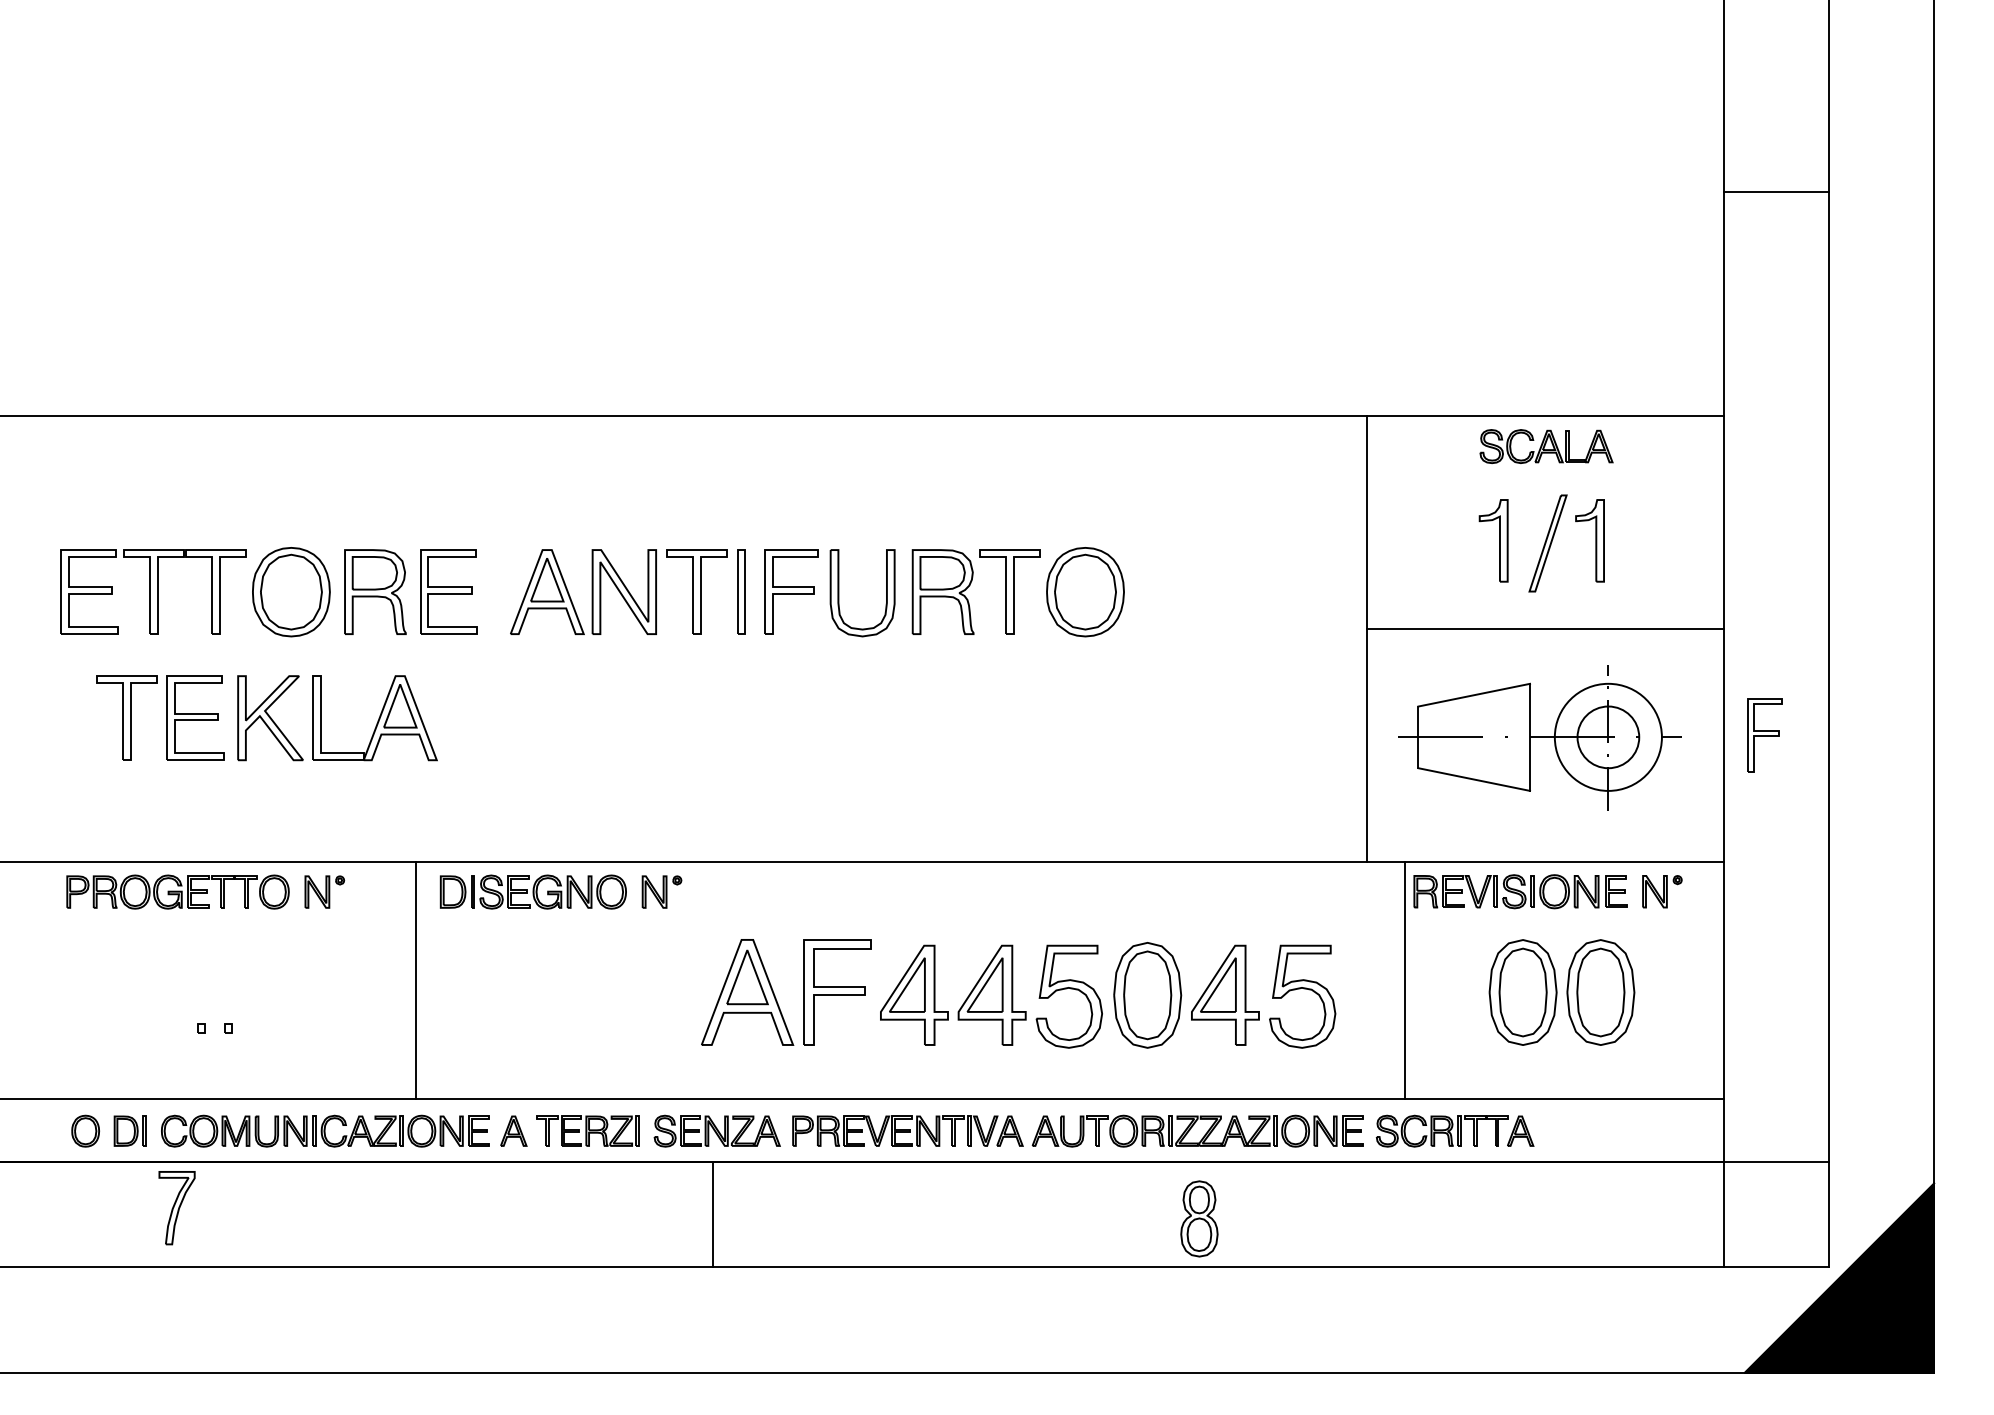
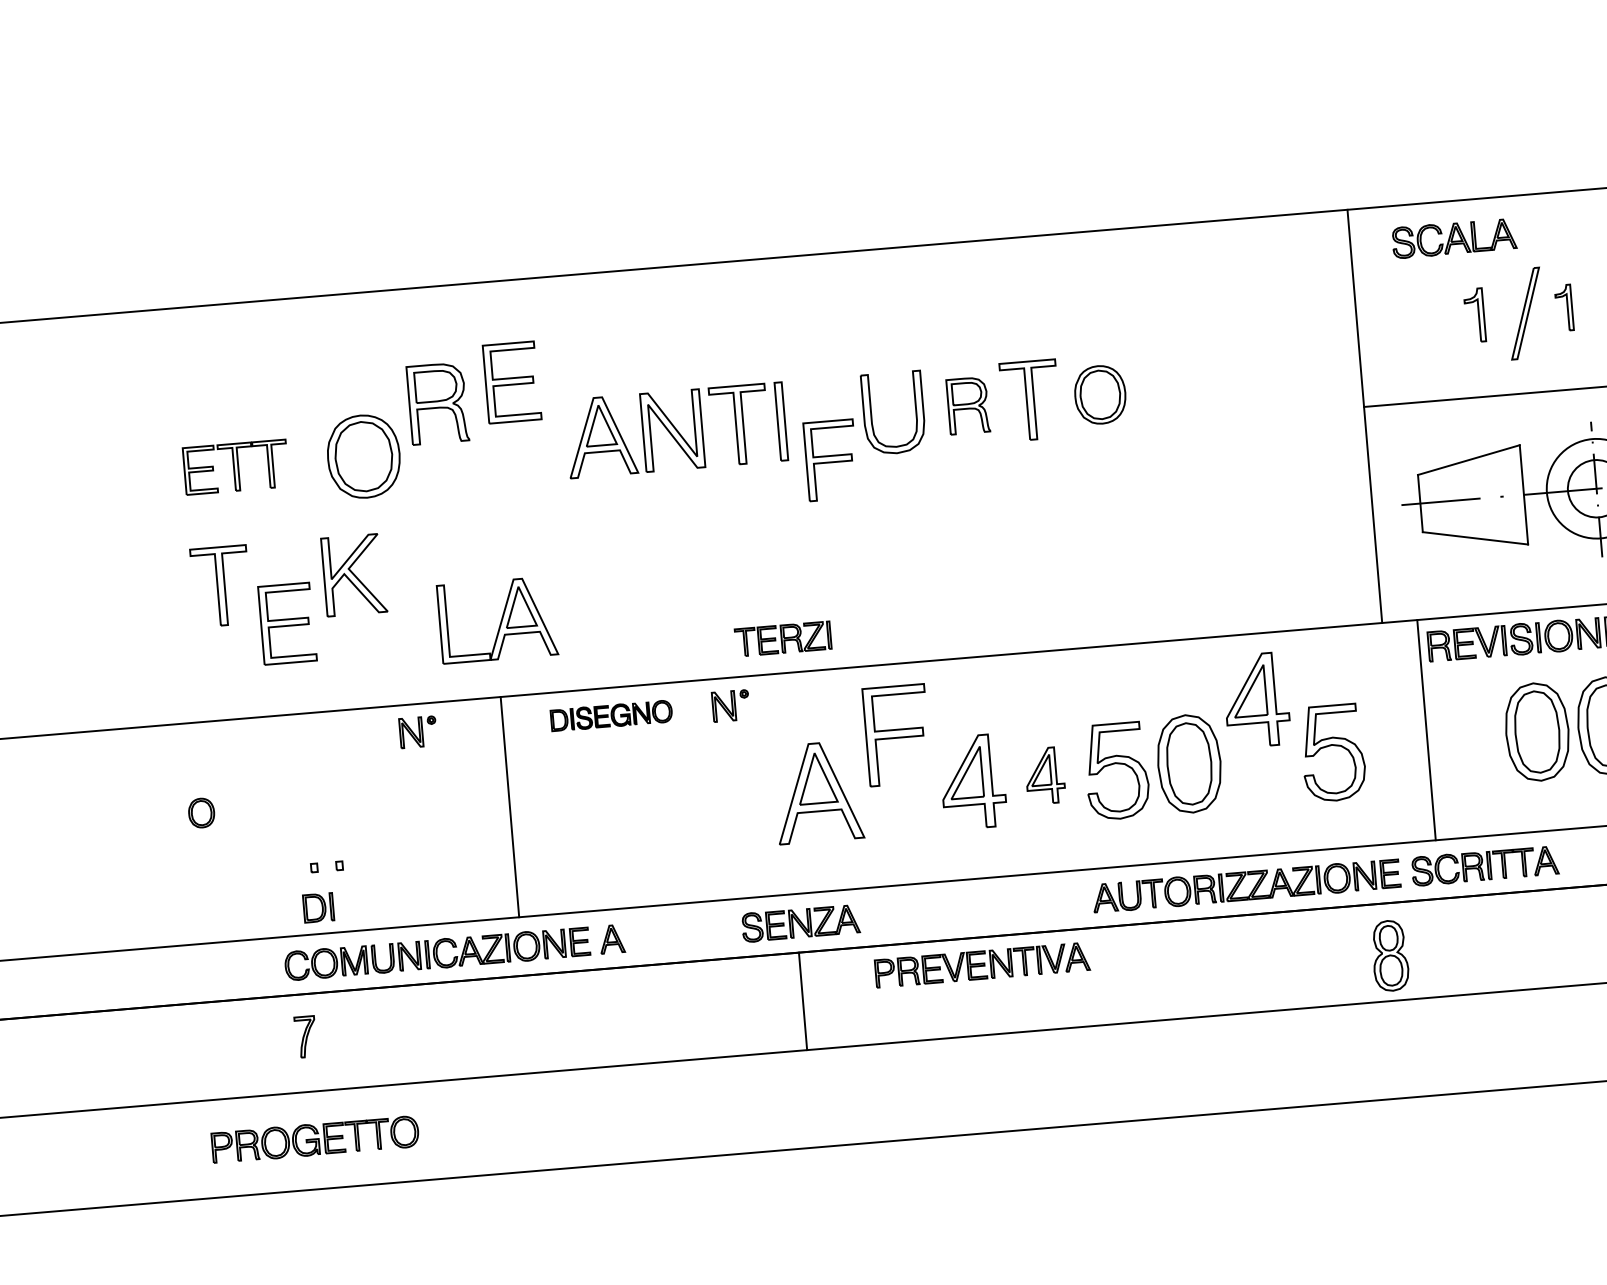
part: (1546, 446) -> (1454, 238), moved
part: (1493, 540) -> (1474, 315), size x0.7
part: (1589, 540) -> (1563, 307), size x0.6
part: (153, 591) -> (235, 466), size x0.6
part: (375, 591) -> (437, 403), moved
part: (448, 591) -> (511, 381), moved
part: (791, 591) -> (831, 459), moved
part: (942, 591) -> (967, 405), size x0.7
part: (1085, 592) -> (1100, 395), size x0.7
part: (195, 717) -> (287, 623), moved
part: (374, 718) -> (497, 620), moved
part: (177, 891) -> (314, 1139), moved
part: (532, 891) -> (610, 715), size x0.7
part: (837, 992) -> (897, 735), moved
part: (991, 994) -> (1044, 775), size x0.6
part: (1225, 994) -> (1256, 699), moved
part: (85, 1130) -> (201, 812), moved
part: (129, 1130) -> (317, 907), moved
part: (587, 1130) -> (782, 638), moved
part: (907, 1130) -> (981, 964), moved
part: (176, 1208) -> (305, 1037), size x0.6
part: (1199, 1218) -> (1390, 955), moved

